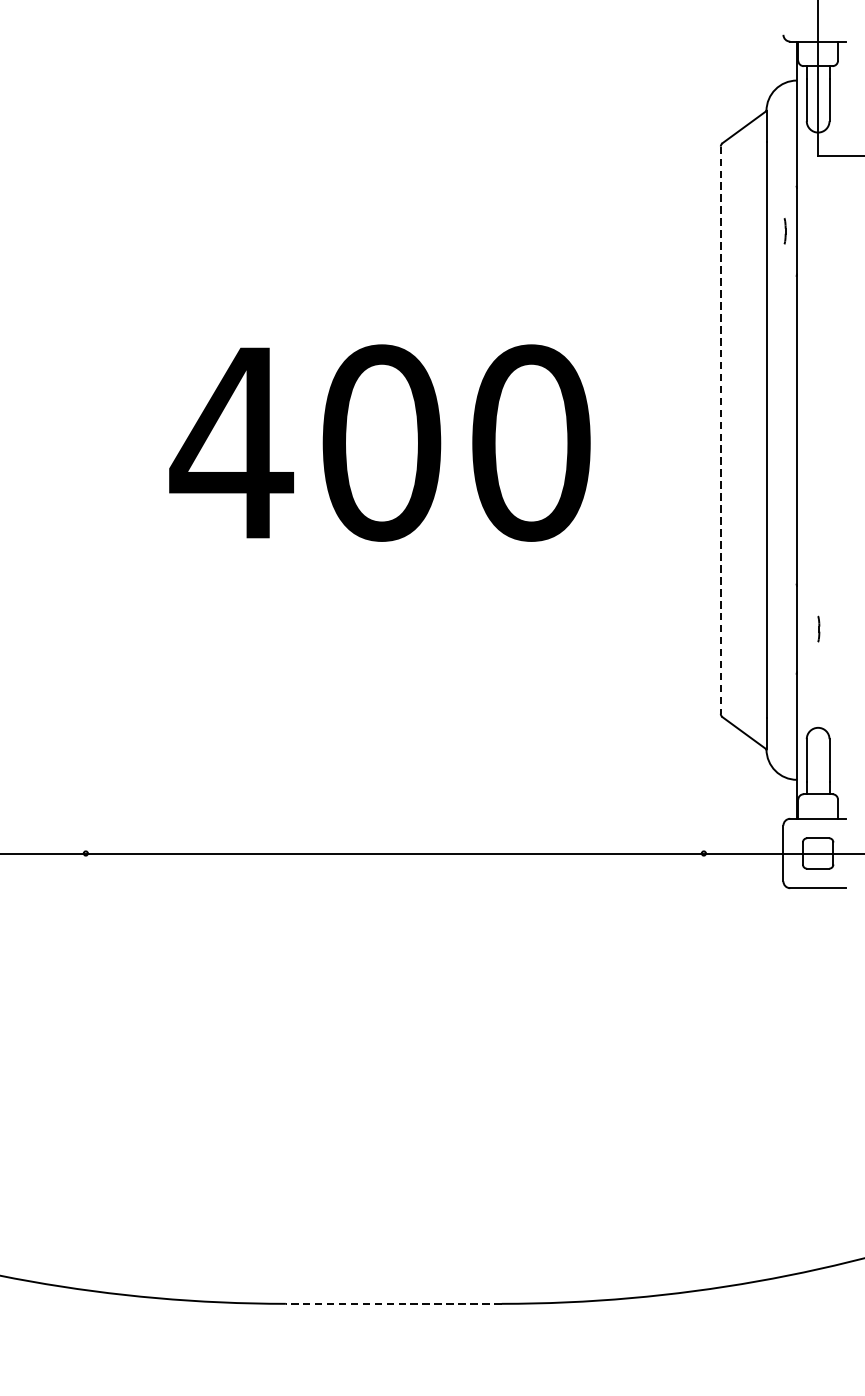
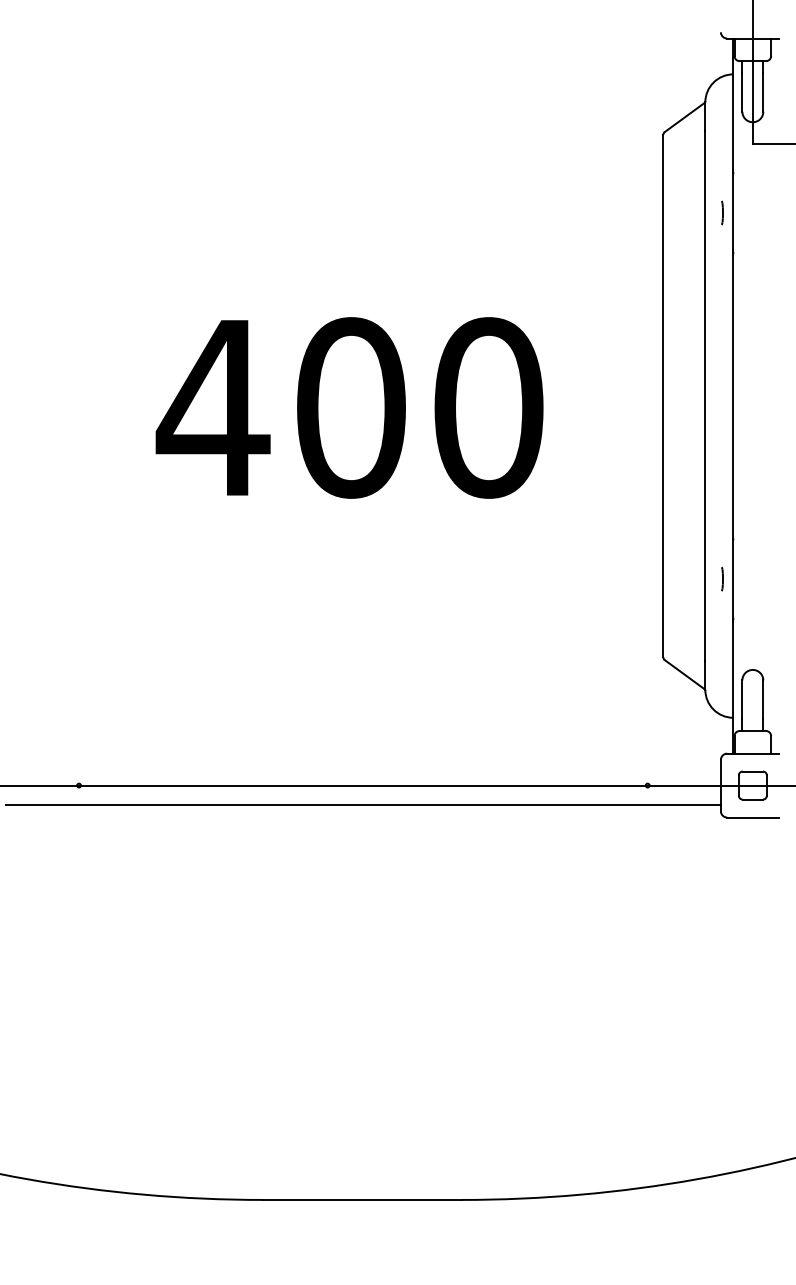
line: (721, 430) -> (663, 396), dashed -> solid
line: (818, 628) -> (722, 578), moved
line: (393, 875) -> (362, 805), added
line: (392, 1303) -> (361, 1199), dashed -> solid

